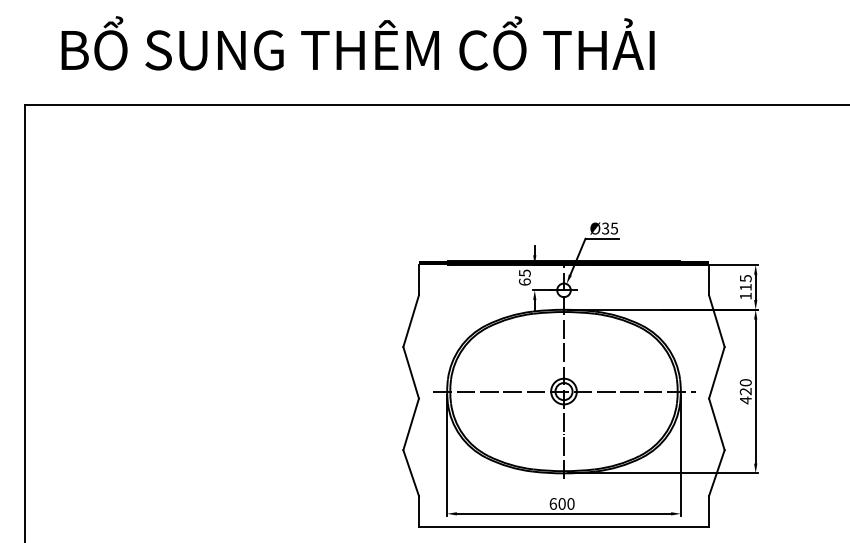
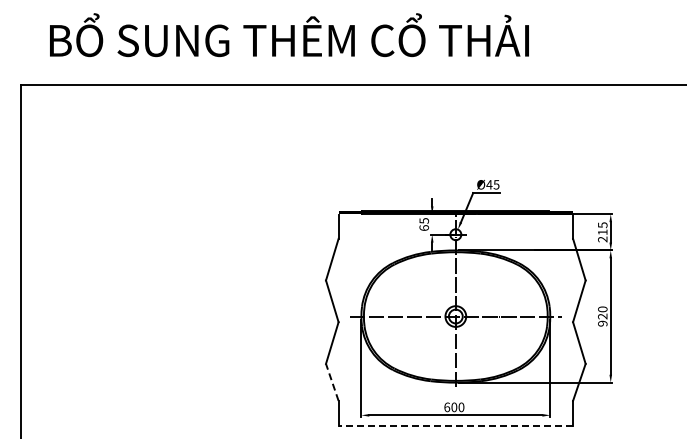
text: (605, 228) -> (489, 184), Ø35 -> Ø45
text: (745, 296) -> (602, 239), 115 -> 215
text: (745, 400) -> (602, 323), 420 -> 920
line: (411, 473) -> (332, 382), solid -> dashed
line: (563, 526) -> (455, 425), solid -> dashed

